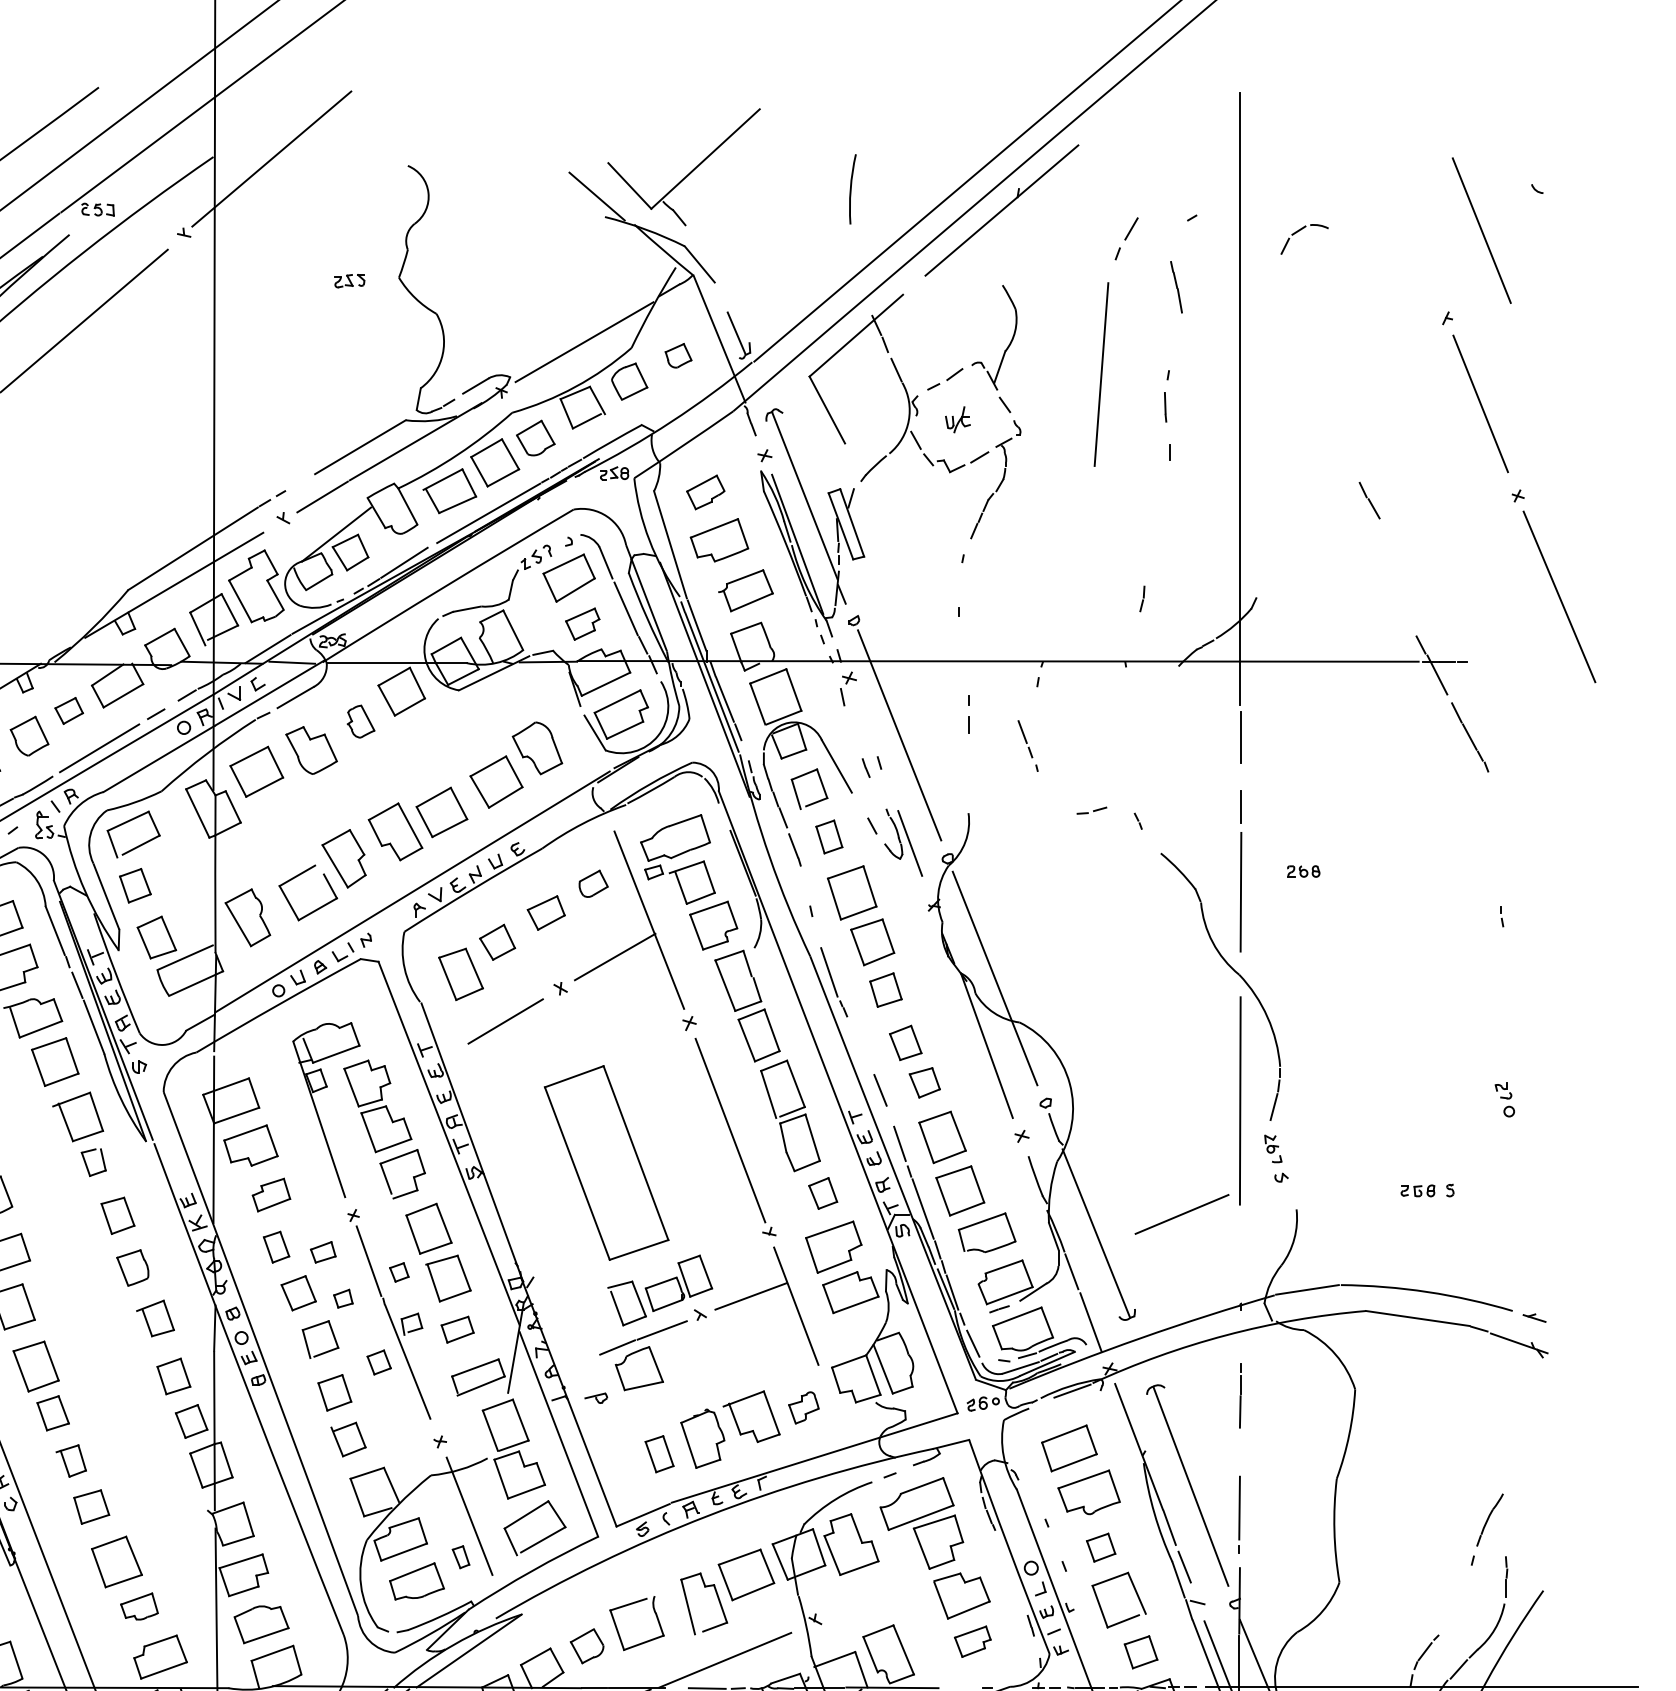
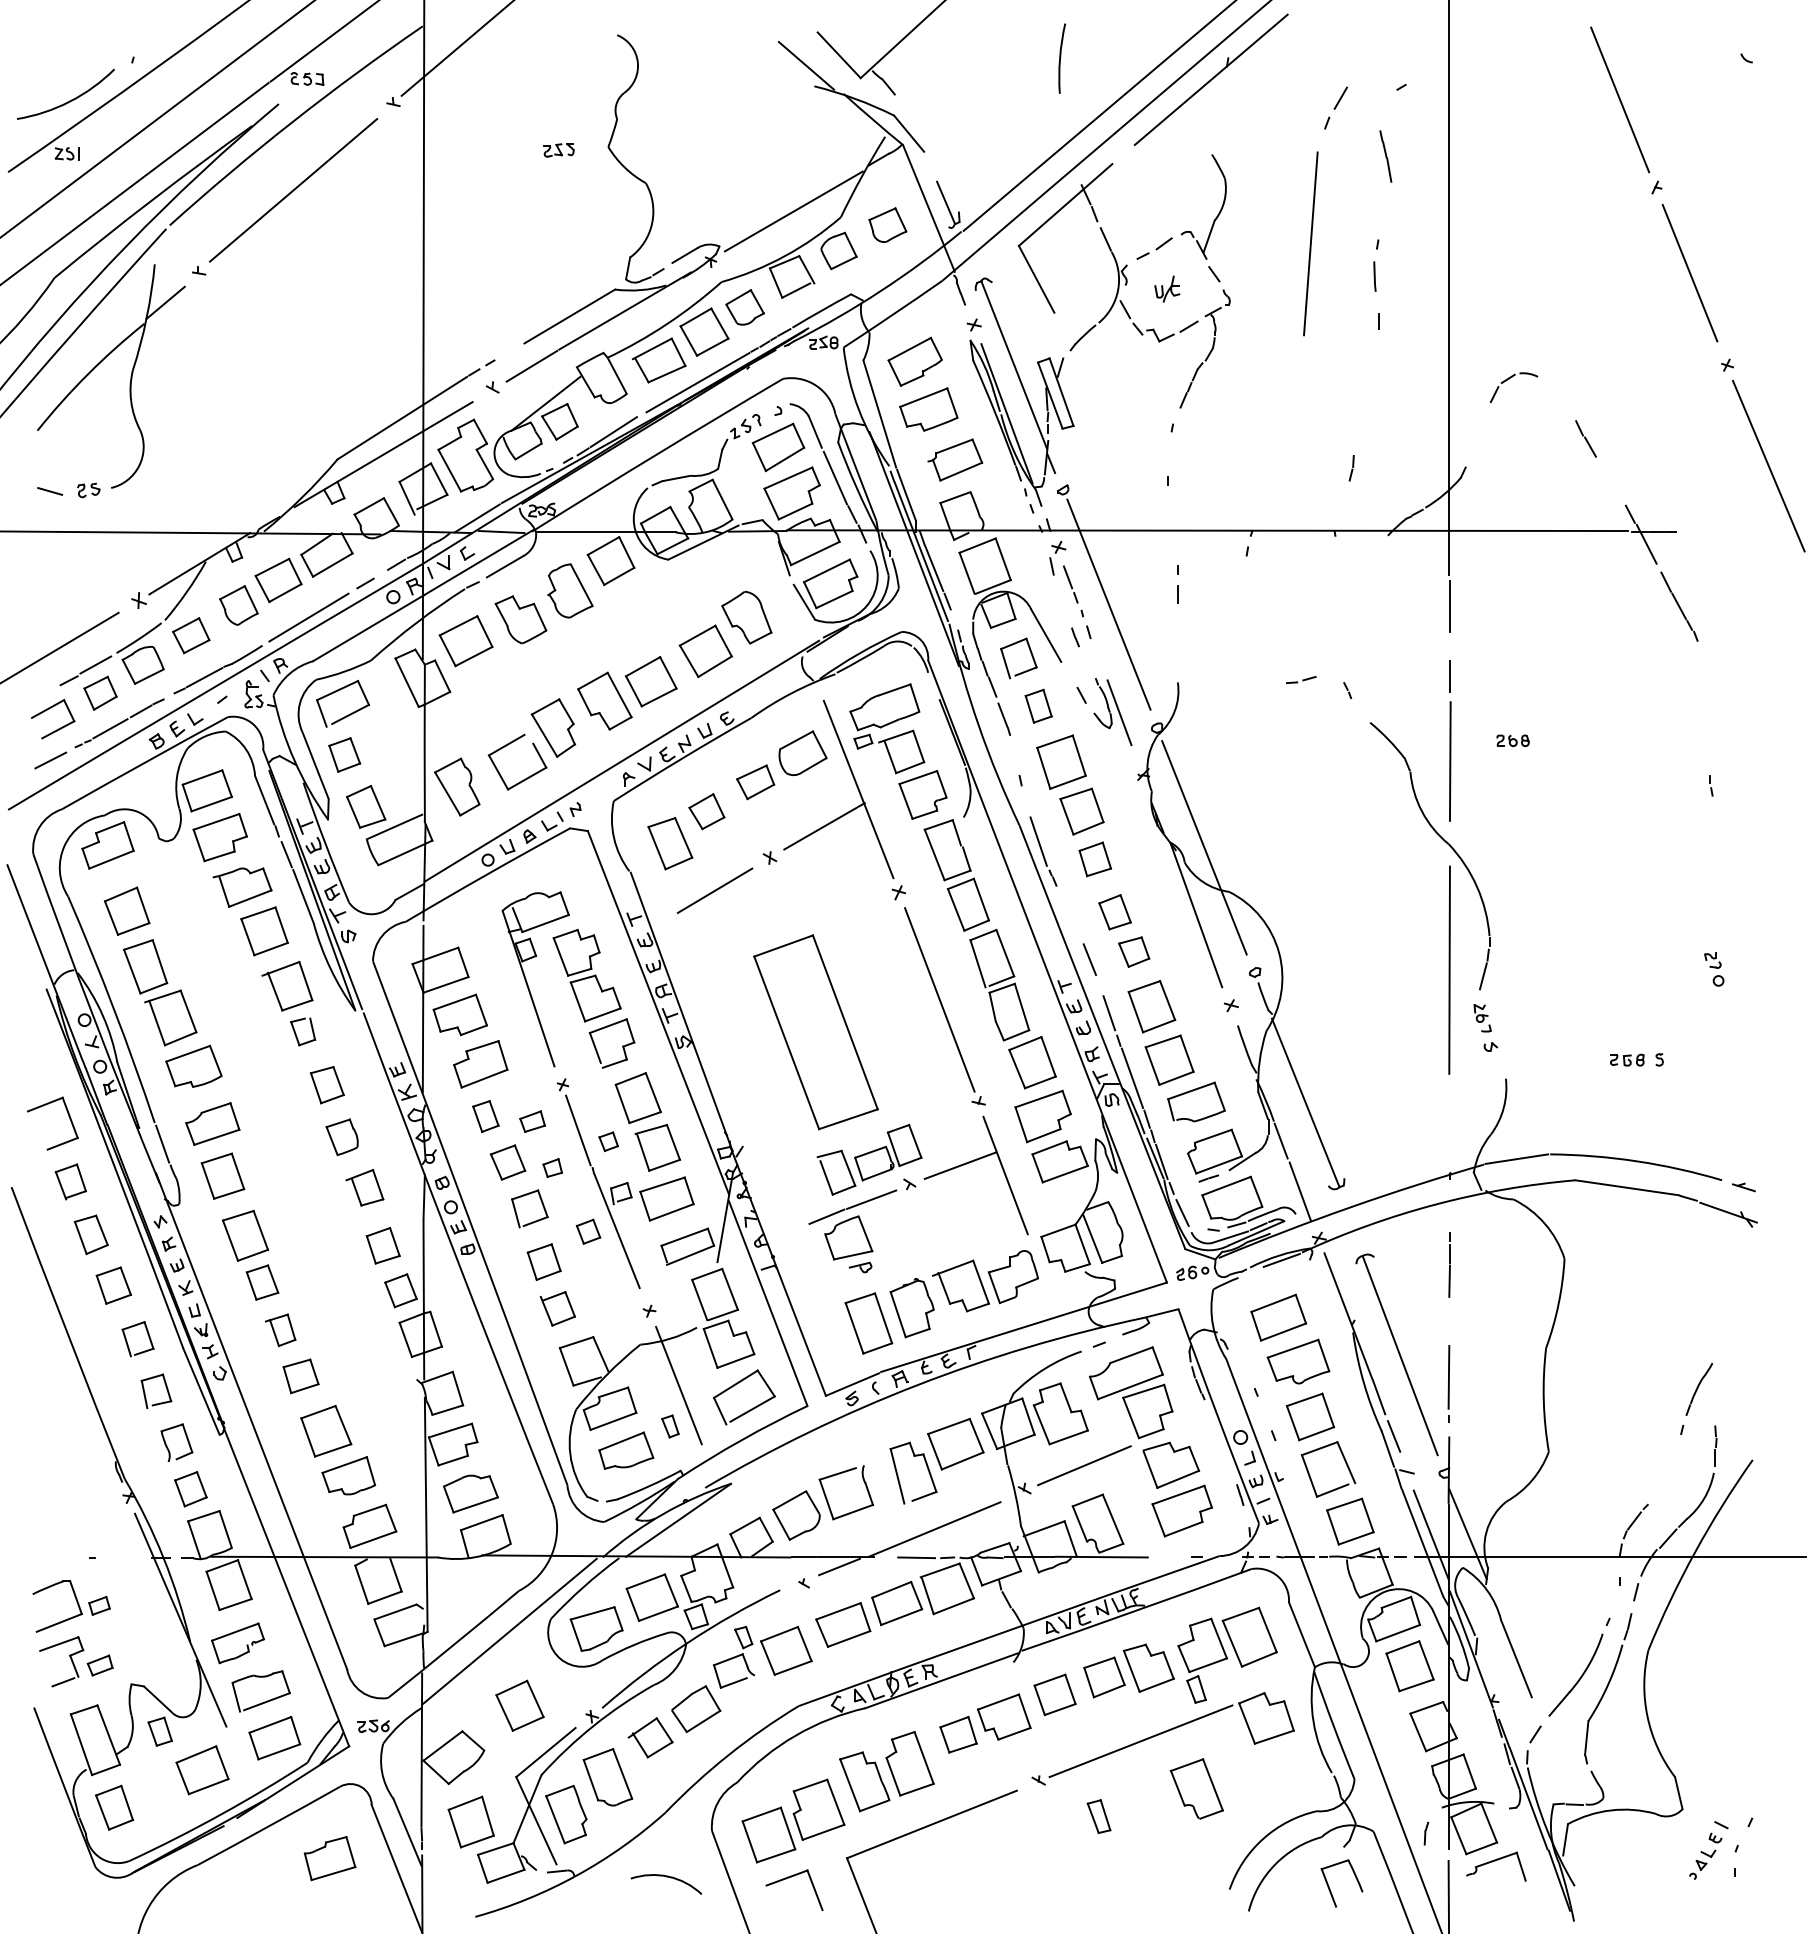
line: (1482, 230) -> (1620, 99), moved
part: (1300, 231) -> (1509, 379), moved
part: (678, 355) -> (887, 224), size x1.43
part: (705, 492) -> (914, 361), size x1.43
line: (1369, 500) -> (1585, 438), moved
part: (582, 624) -> (791, 493), size x1.67
part: (69, 710) -> (278, 579), size x1.67
part: (361, 721) -> (570, 590), size x1.67
part: (1028, 746) -> (1073, 591), moved
part: (593, 883) -> (802, 752), size x1.67
part: (823, 1193) -> (1032, 1062), size x1.67
part: (271, 1195) -> (480, 1064), size x1.43
line: (1182, 1214) -> (1084, 1465), moved
part: (457, 1329) -> (666, 1198), size x1.67
part: (596, 1398) -> (860, 1267), moved
part: (803, 1408) -> (1012, 1277), size x1.67
part: (659, 1454) -> (868, 1323), size x1.67
part: (1101, 1547) -> (1310, 1416), size x1.67
part: (139, 1606) -> (348, 1475), size x1.43
part: (972, 1641) -> (1181, 1510), size x1.67
part: (587, 1646) -> (796, 1515), size x1.43
part: (1141, 1652) -> (1350, 1521), size x1.43

